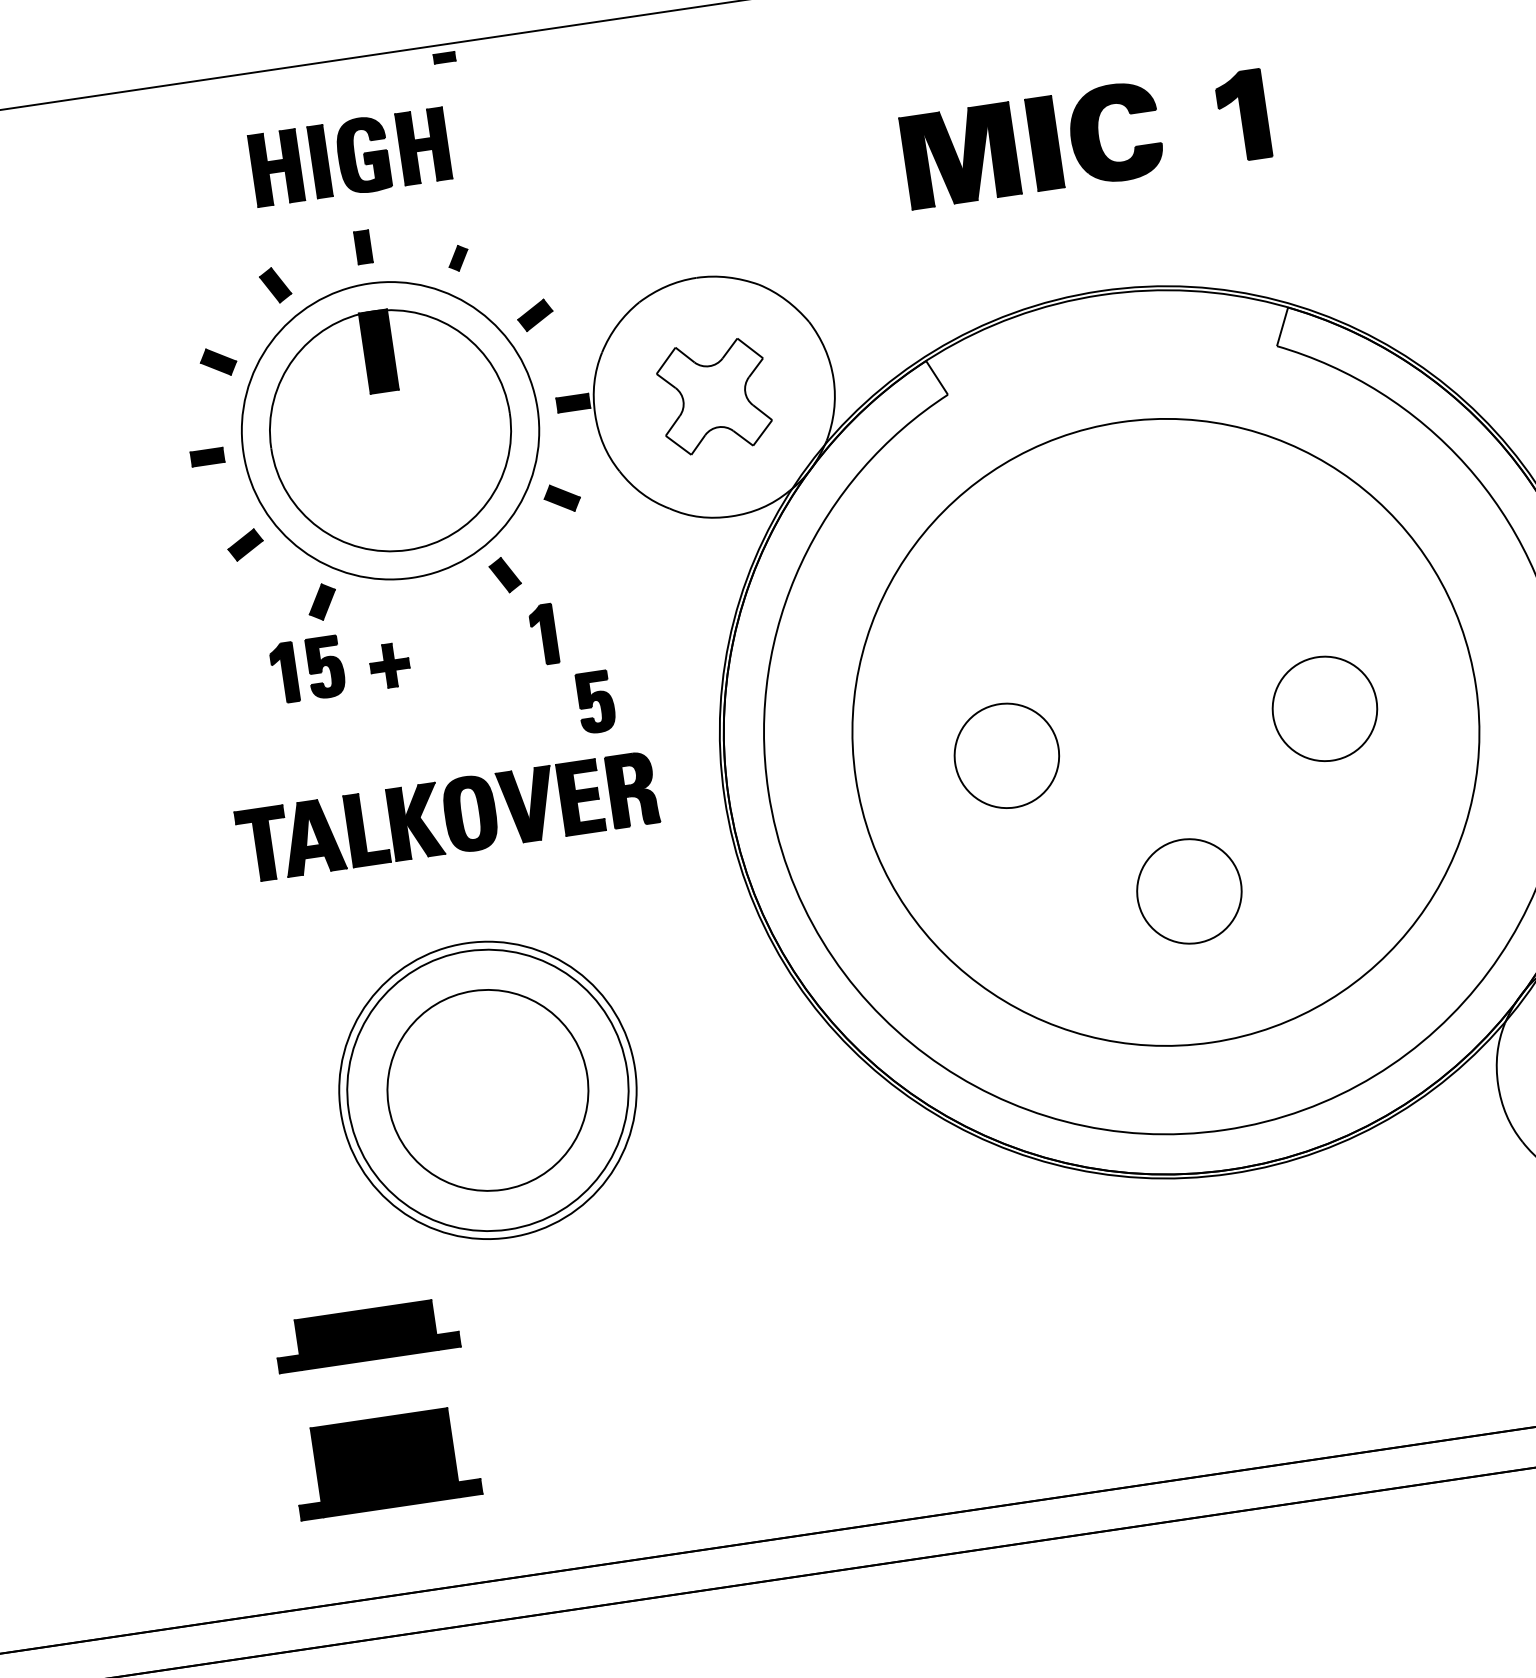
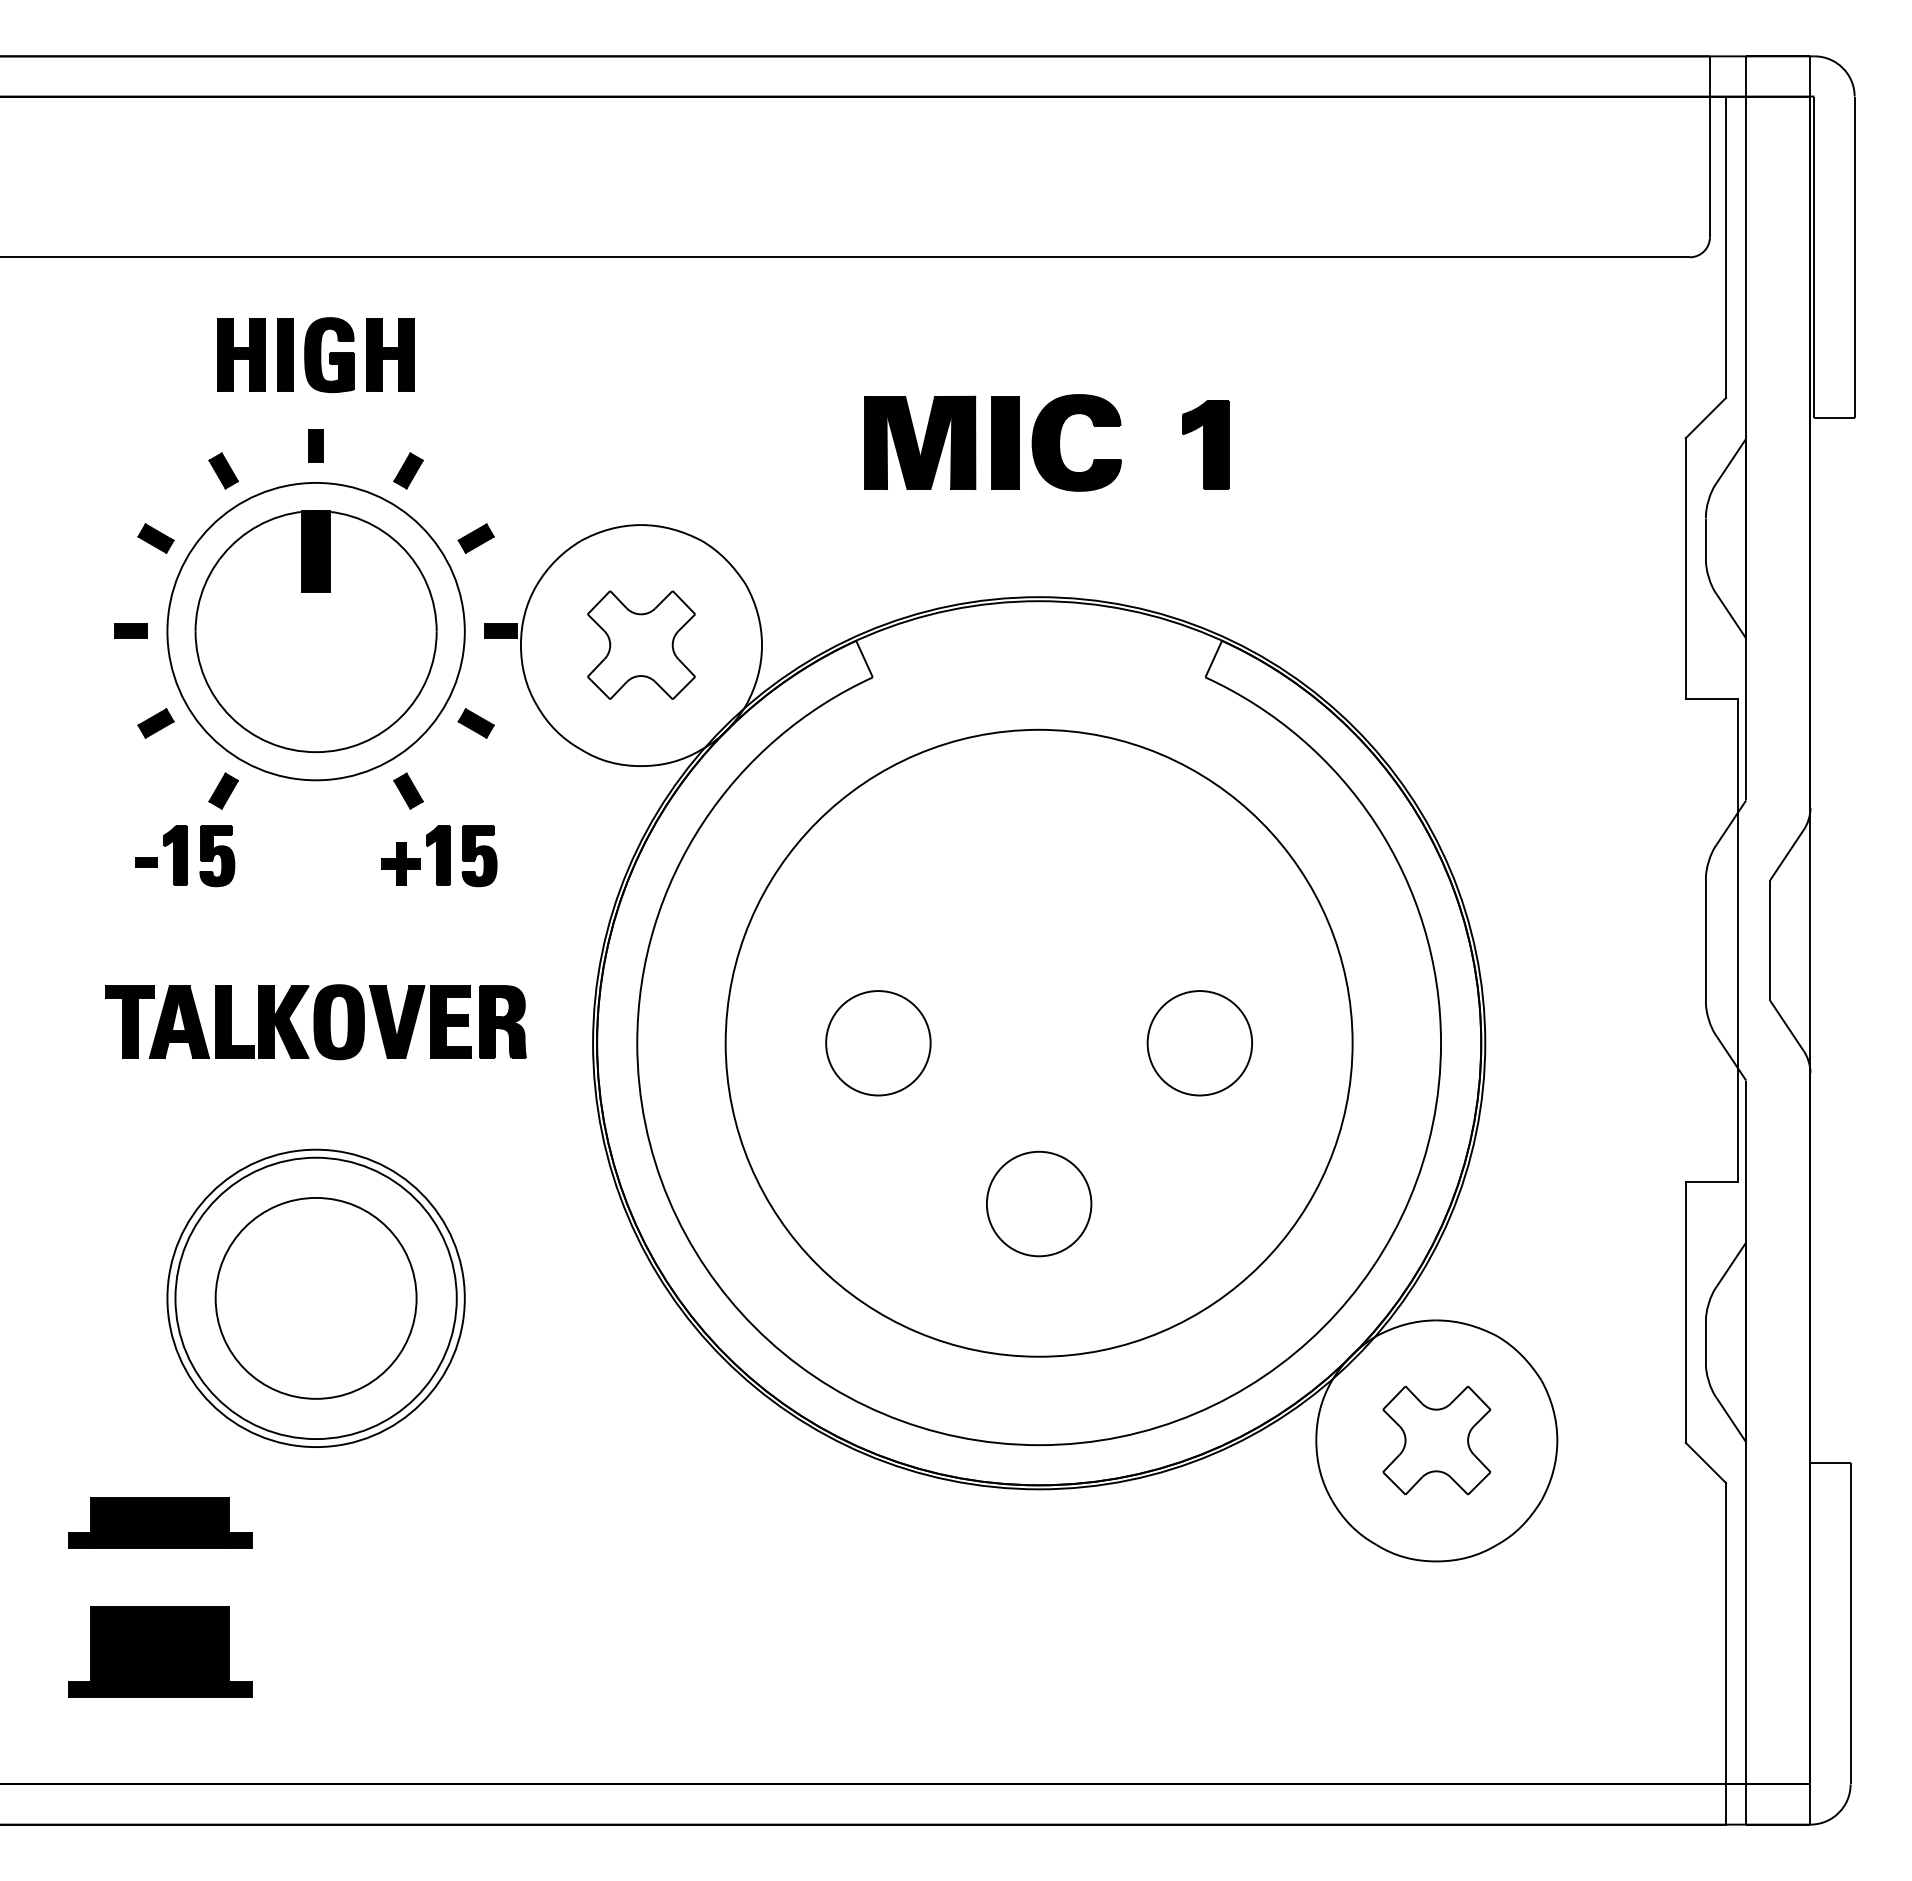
part: (444, 57) -> (146, 862), moved
part: (458, 257) -> (408, 470), size x1.43
part: (389, 665) -> (400, 863), moved
part: (595, 702) -> (479, 856), moved

